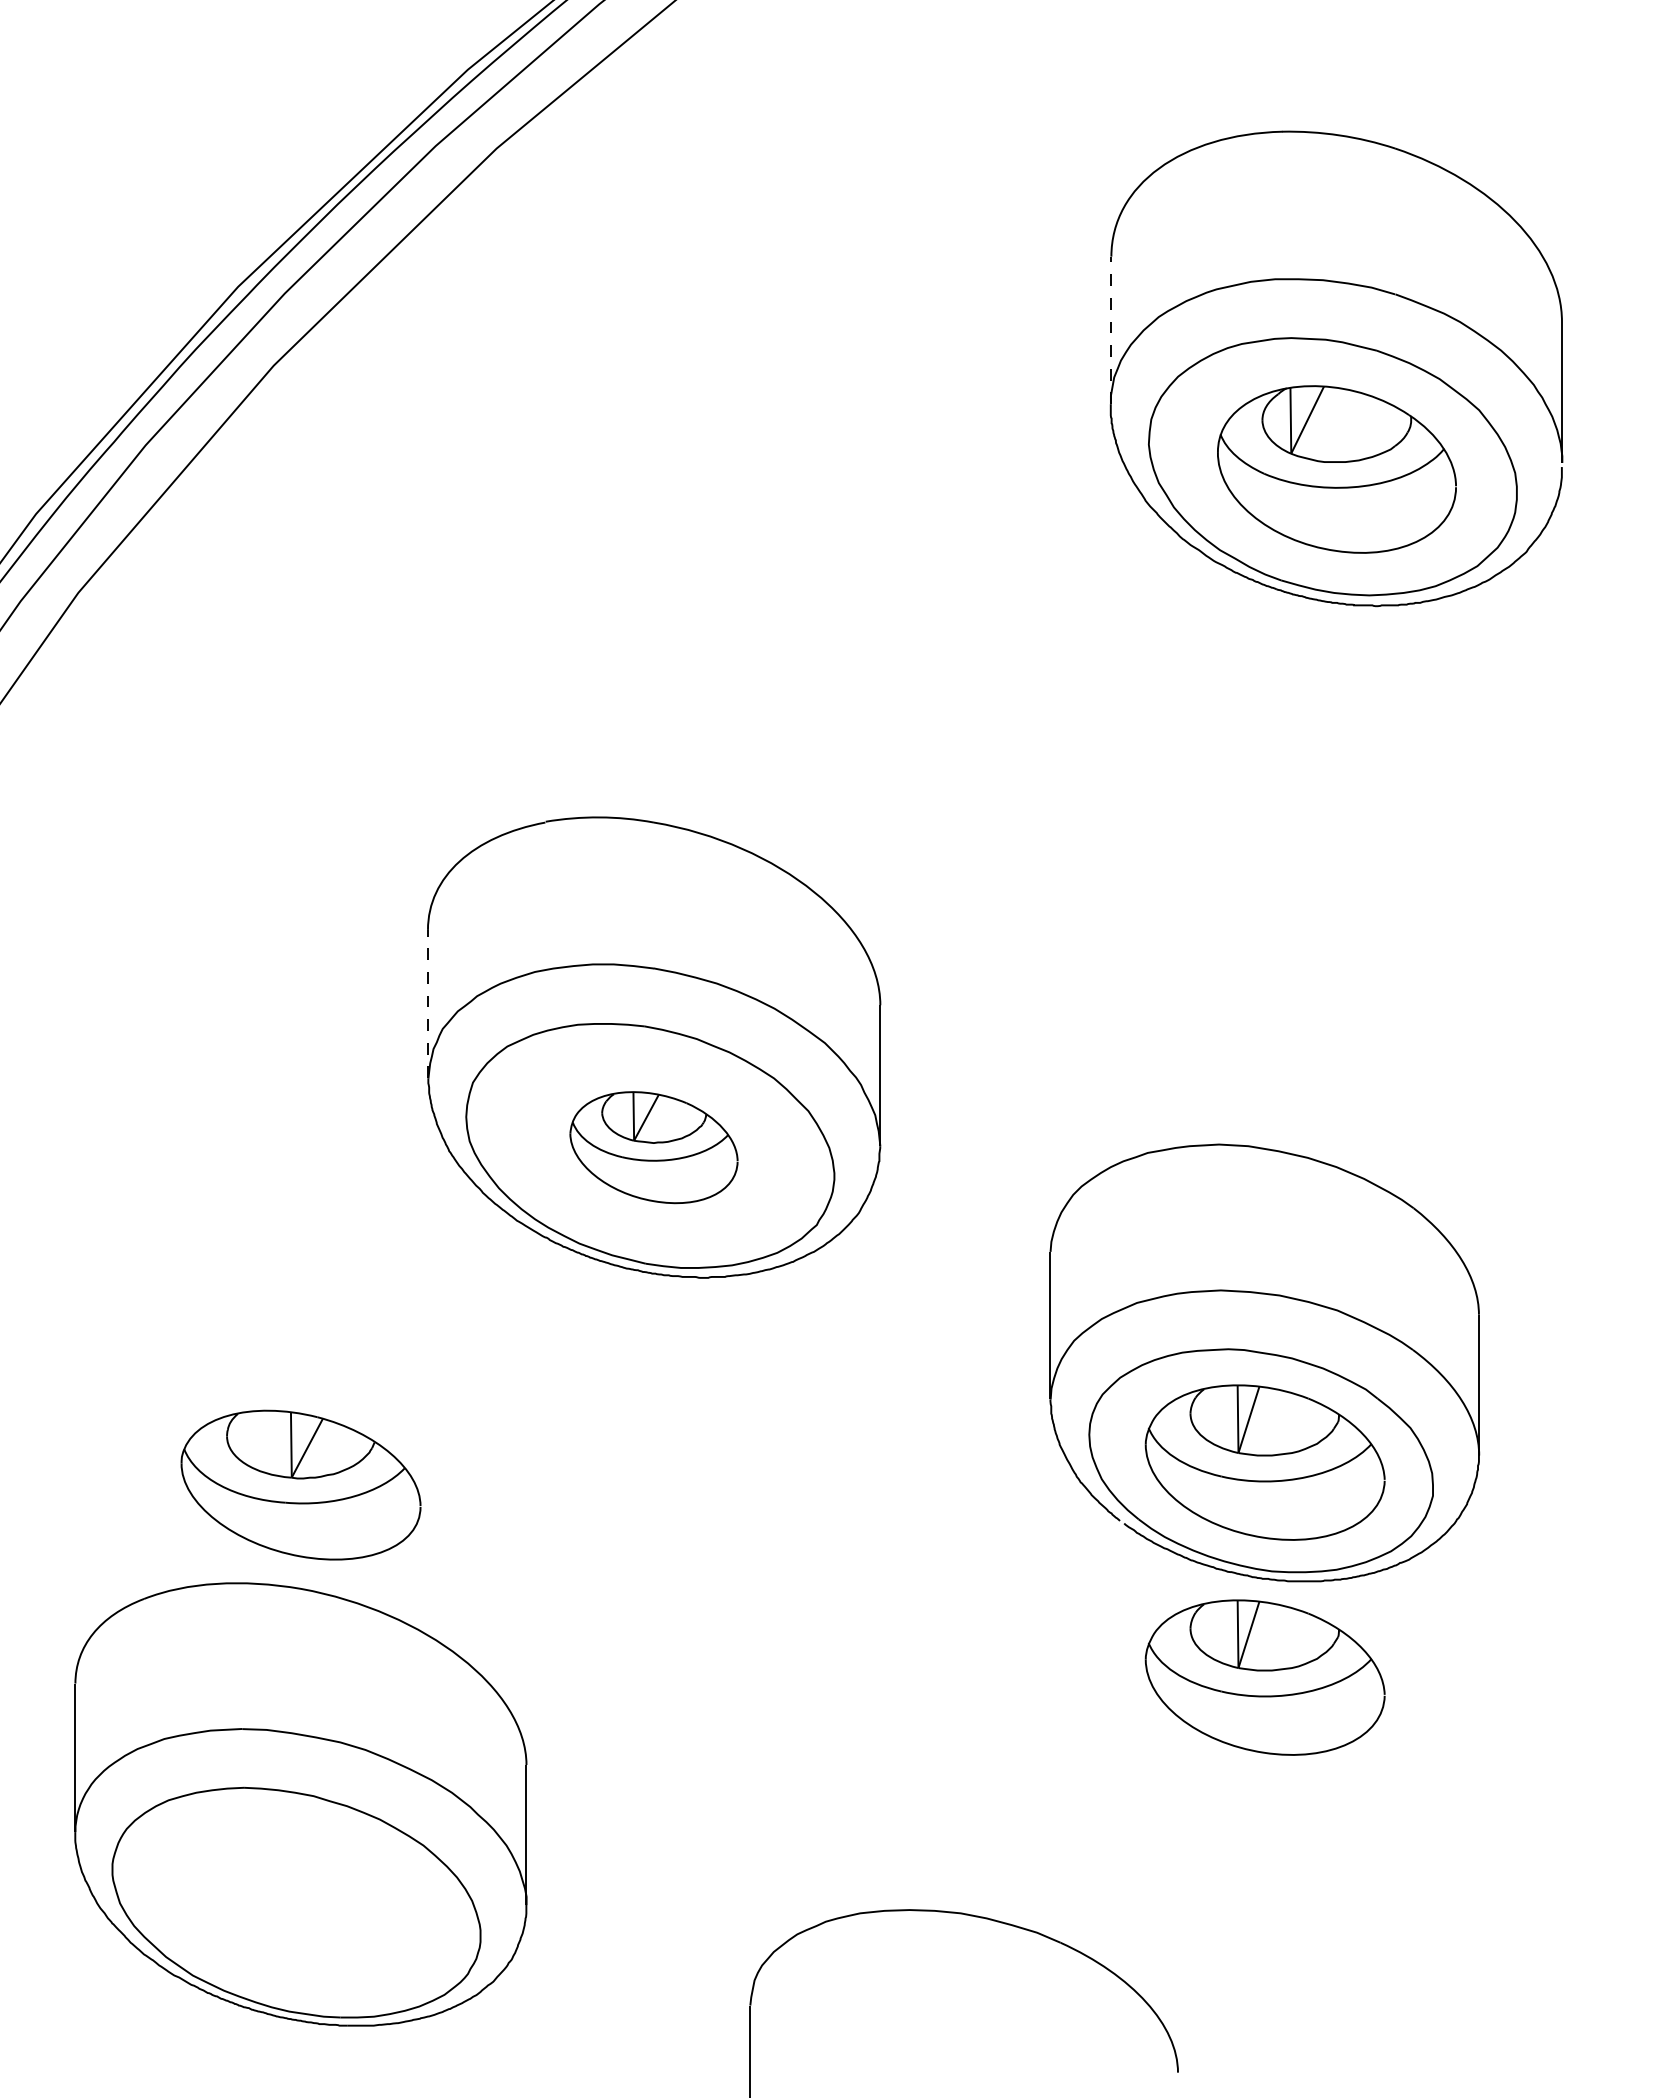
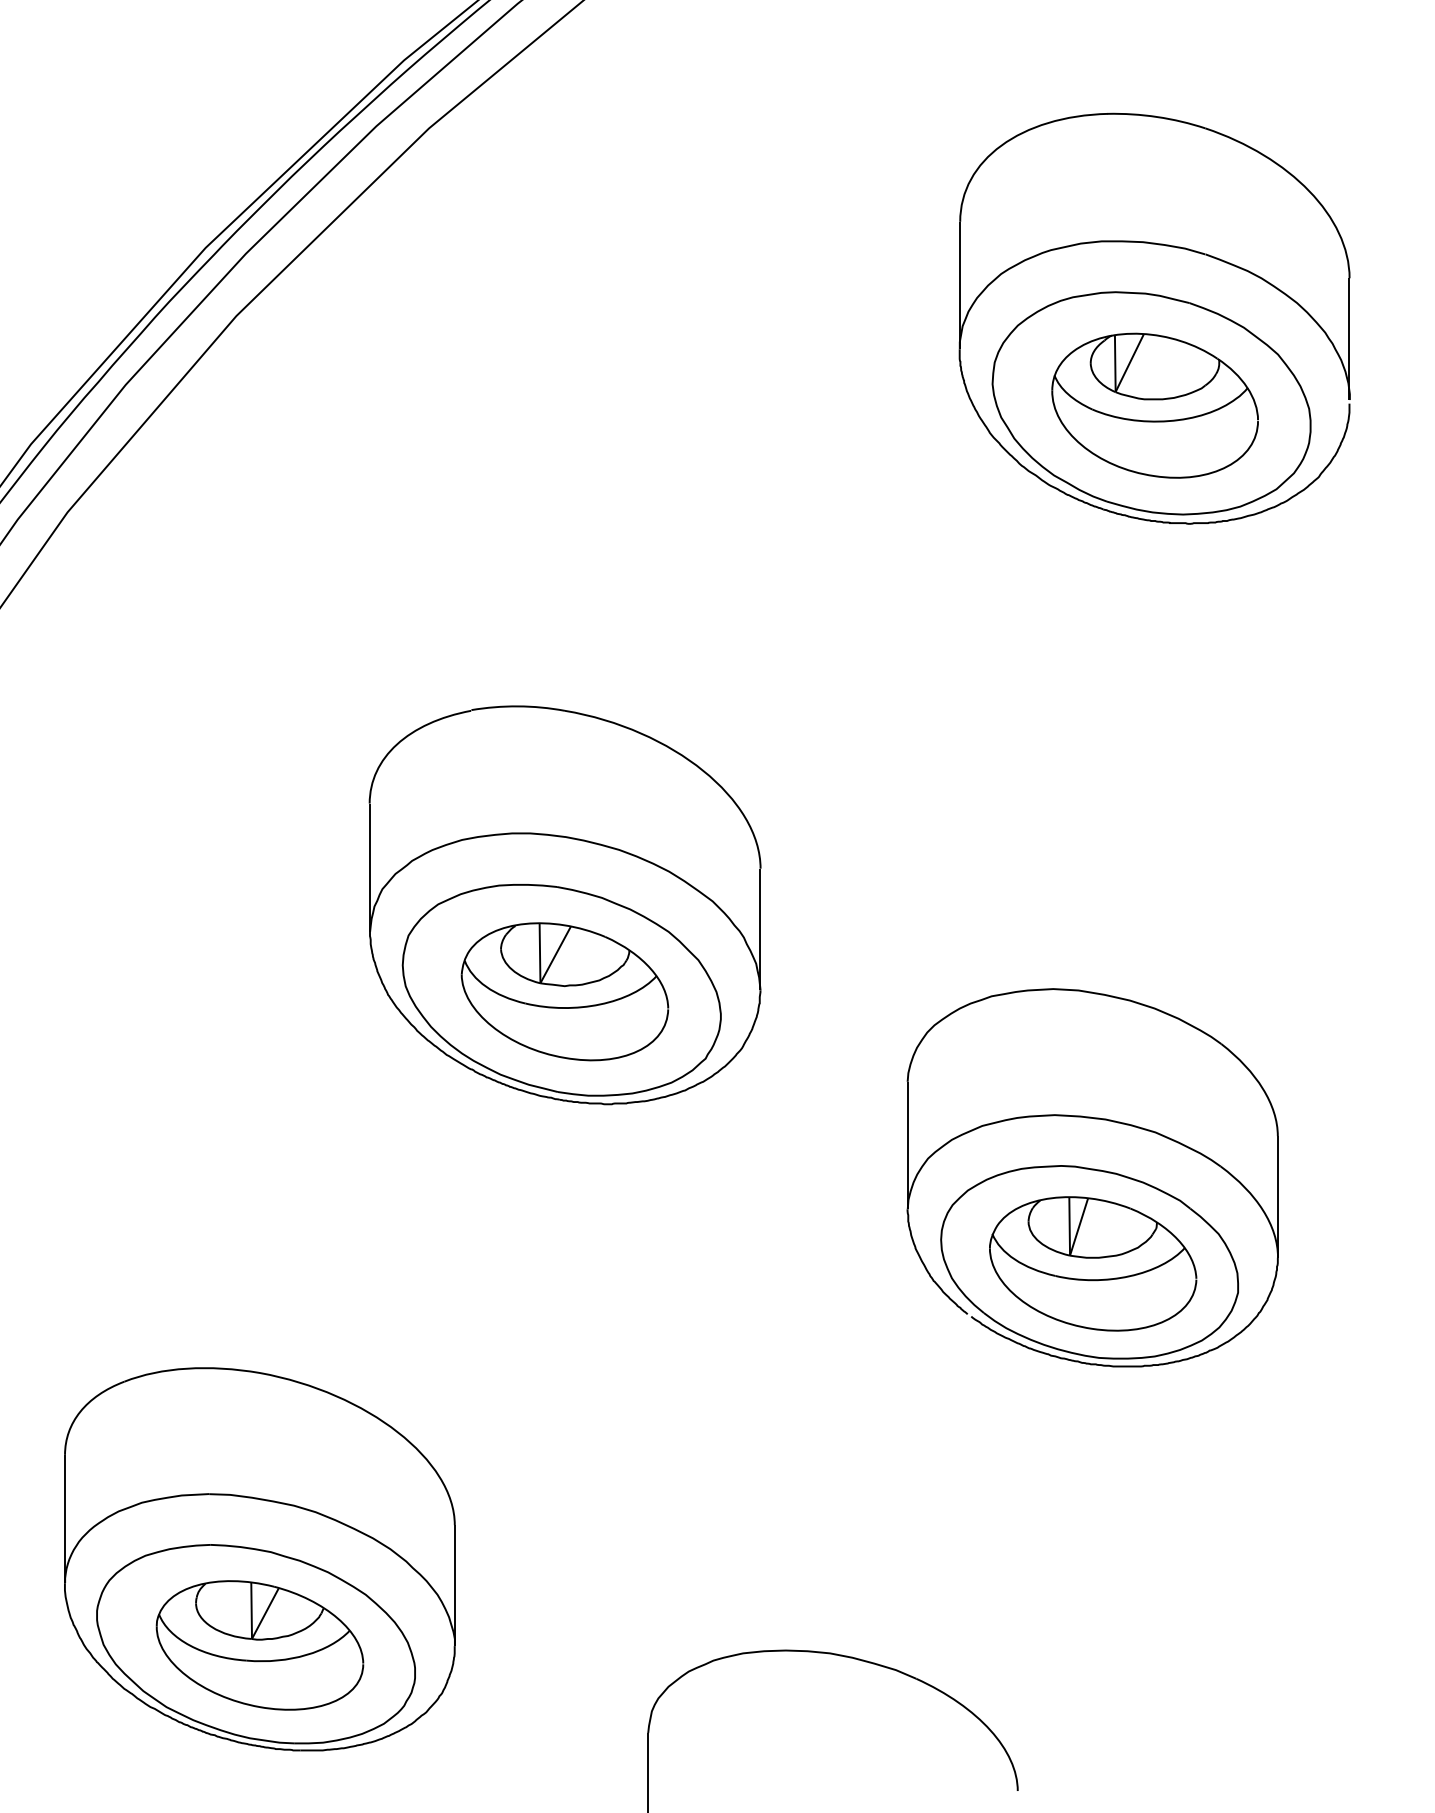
line: (1110, 330) -> (959, 285), dashed -> solid
line: (428, 1003) -> (370, 867), dashed -> solid
part: (653, 1147) -> (564, 991), size x1.43
part: (300, 1484) -> (259, 1644), moved
part: (1264, 1677) -> (1092, 1449), removed

